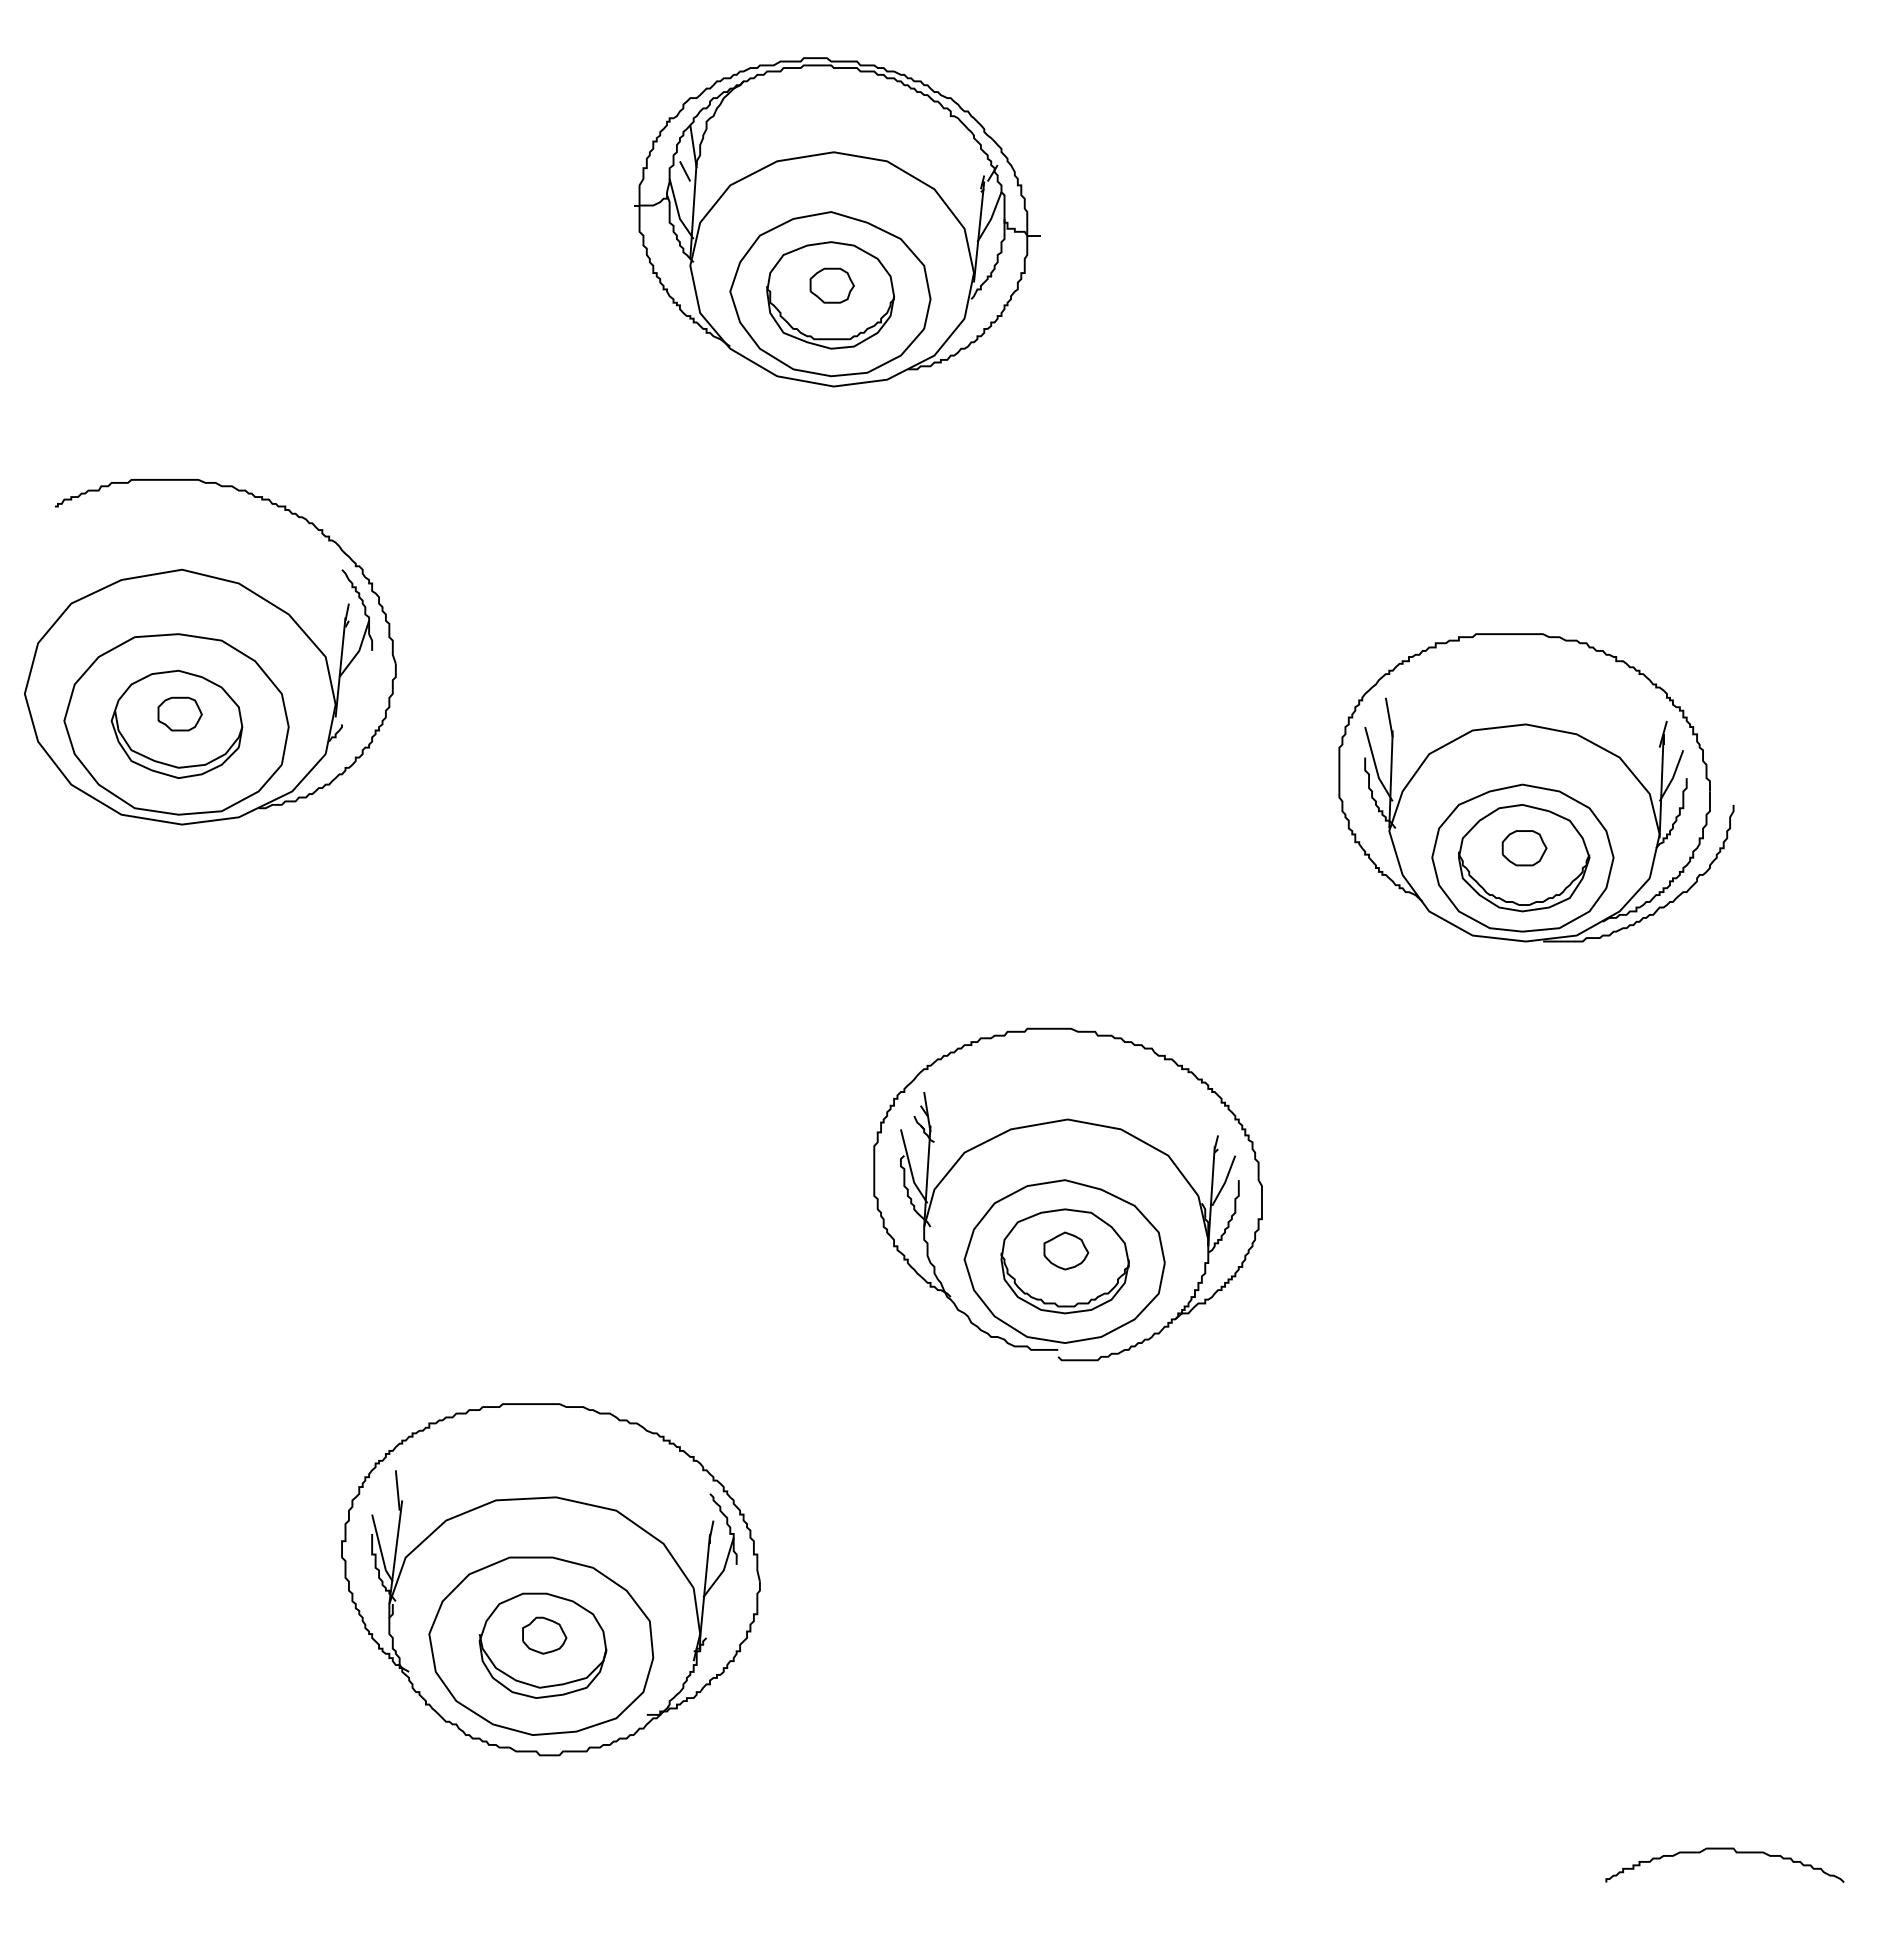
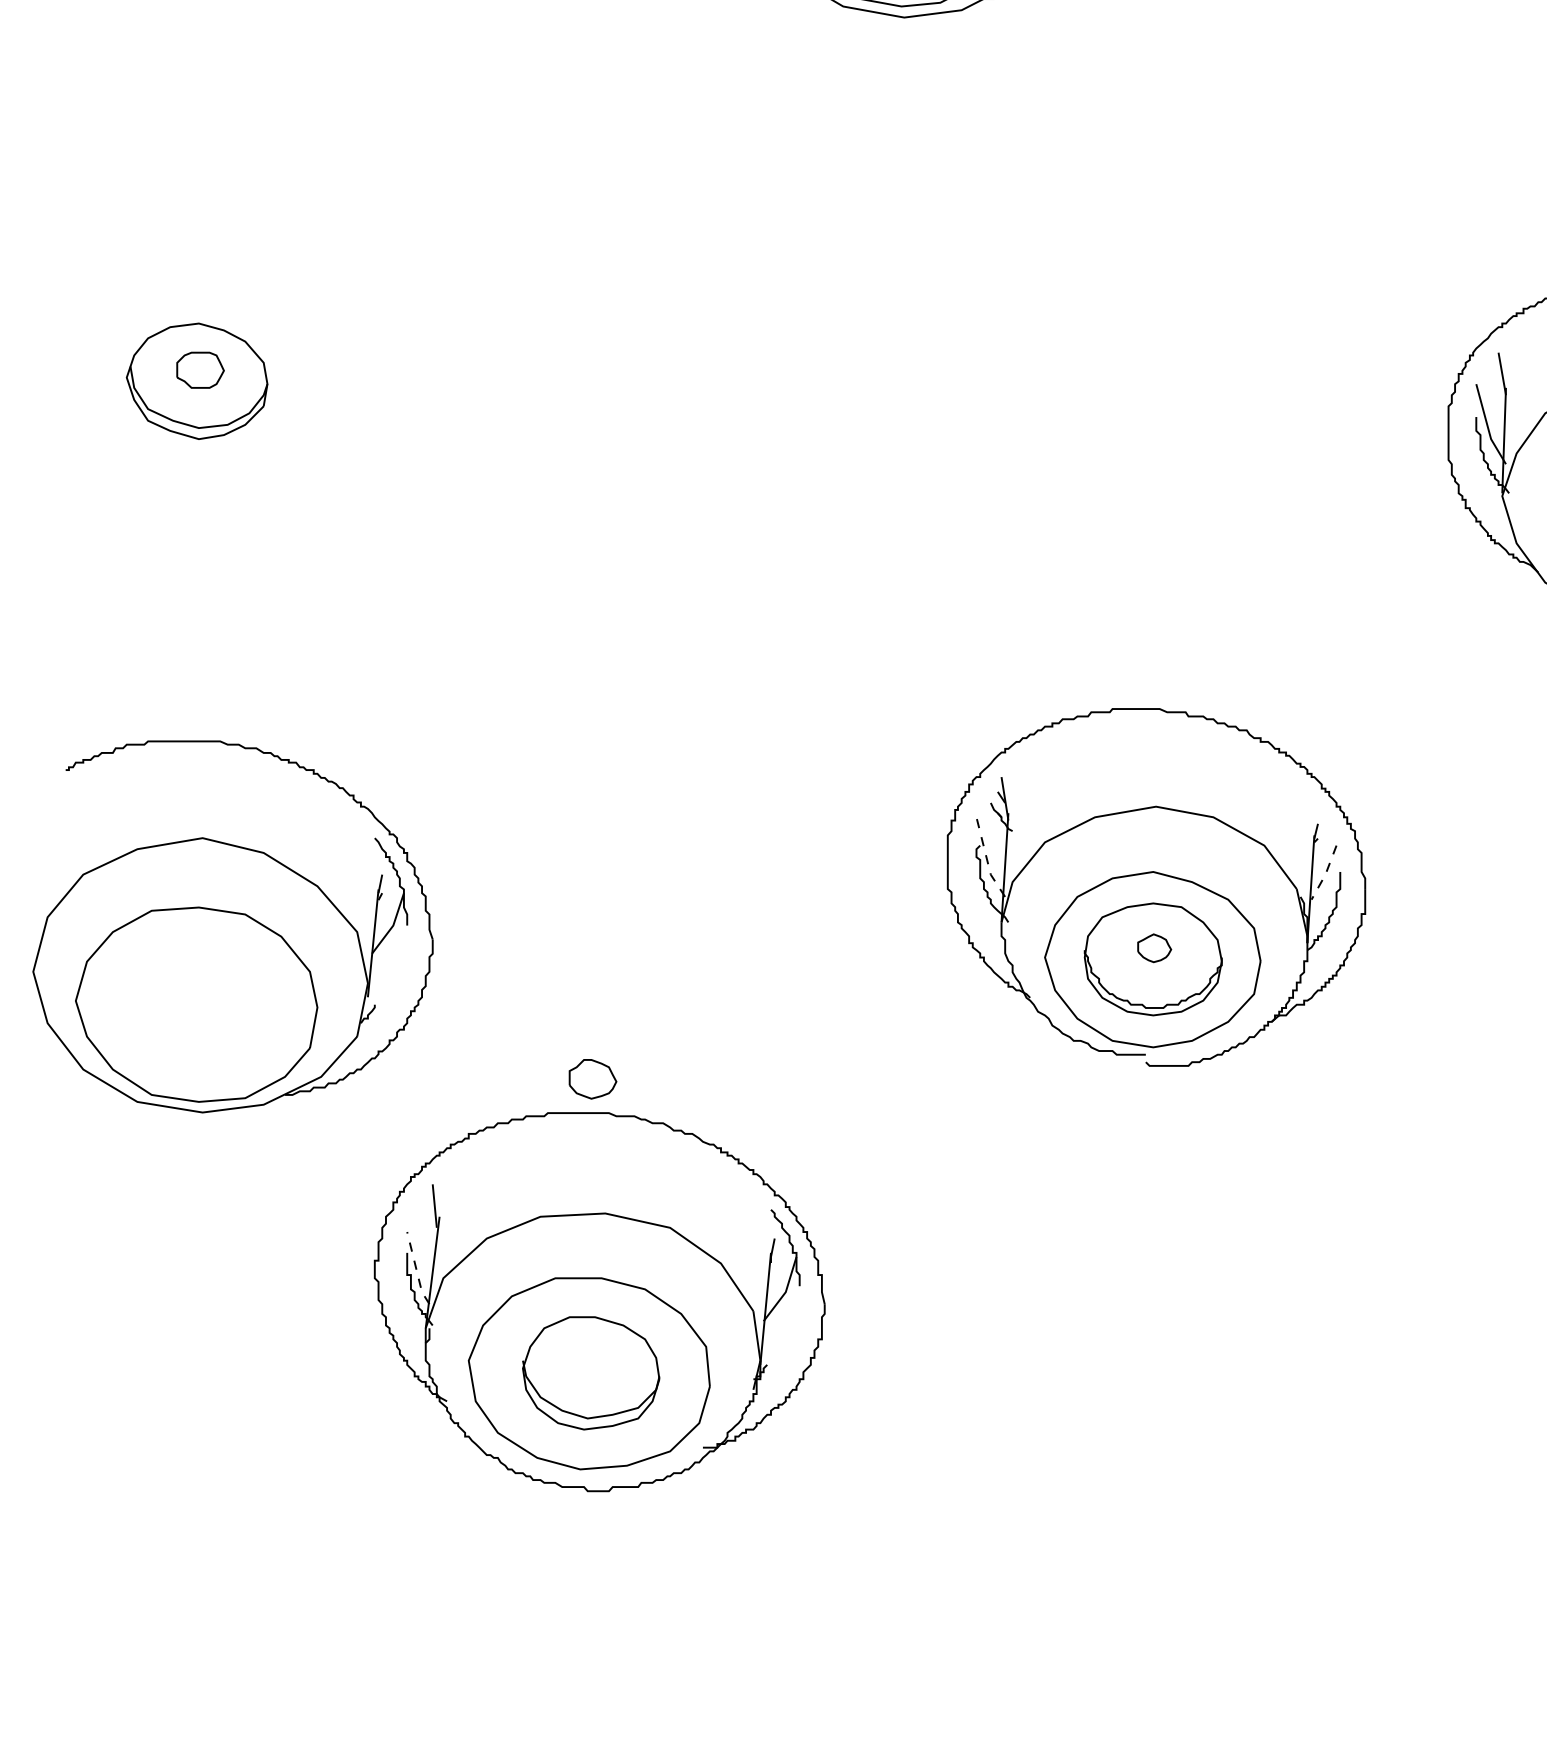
part: (210, 652) -> (233, 927), moved
line: (910, 1168) -> (986, 859), solid -> dashed
line: (1225, 1182) -> (1325, 874), solid -> dashed
part: (1066, 1250) -> (1154, 947), size x0.7
line: (380, 1549) -> (416, 1269), solid -> dashed
part: (544, 1635) -> (592, 1079), moved

